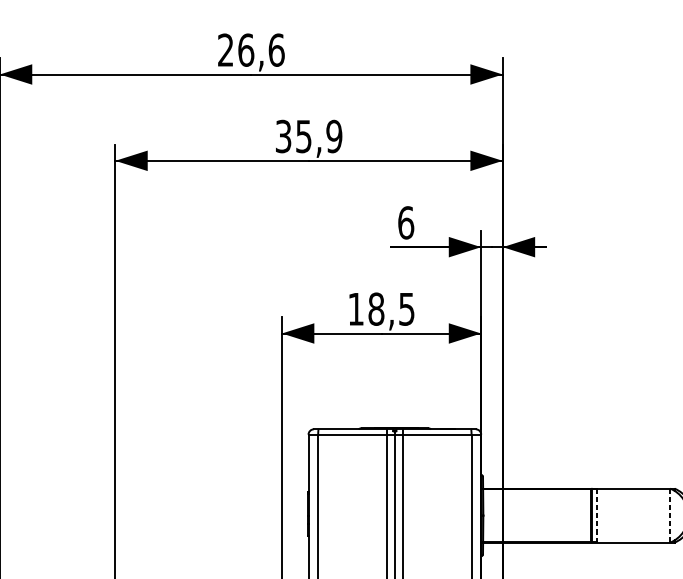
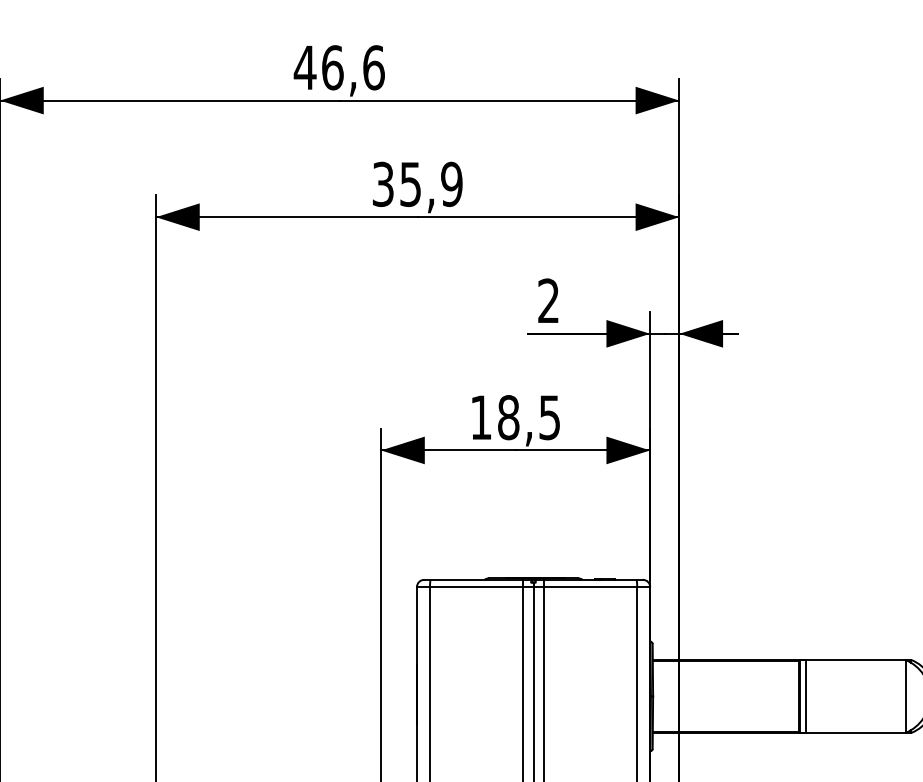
text: (225, 50) -> (304, 67), 26,6 -> 46,6
text: (405, 222) -> (548, 300), 6 -> 2
line: (670, 514) -> (905, 695), dashed -> solid
line: (596, 515) -> (806, 696), dashed -> solid

